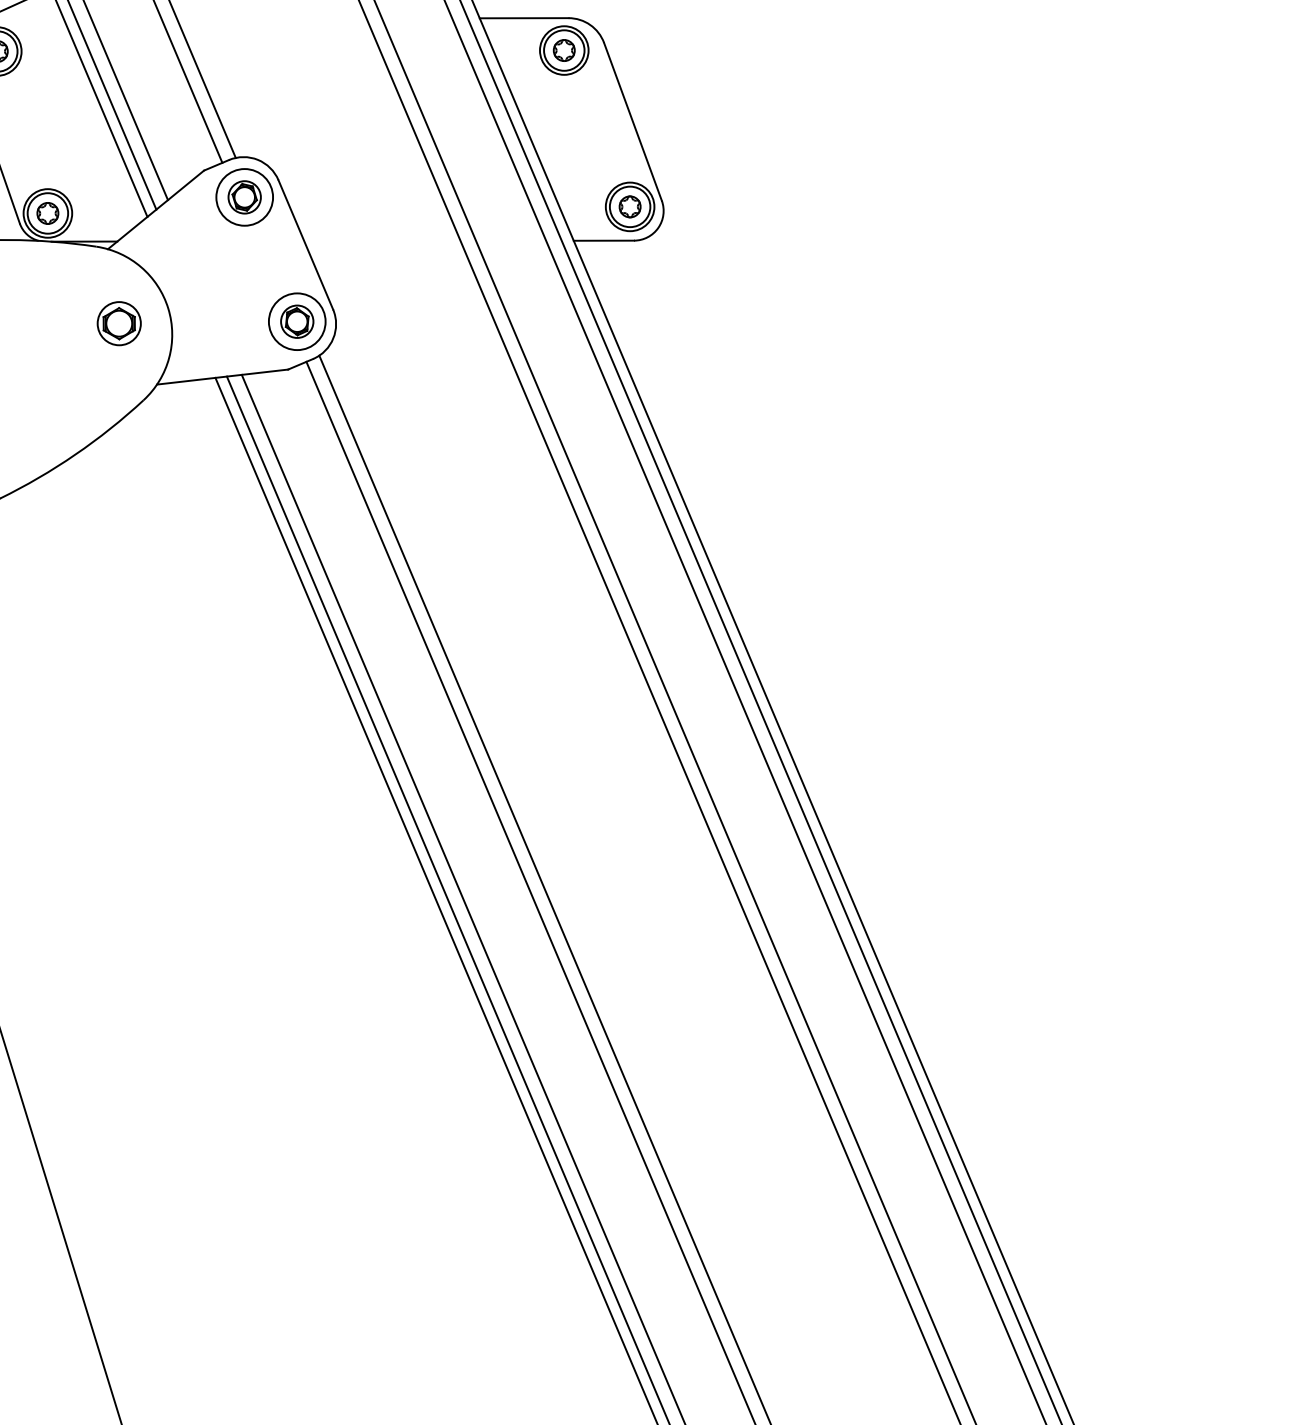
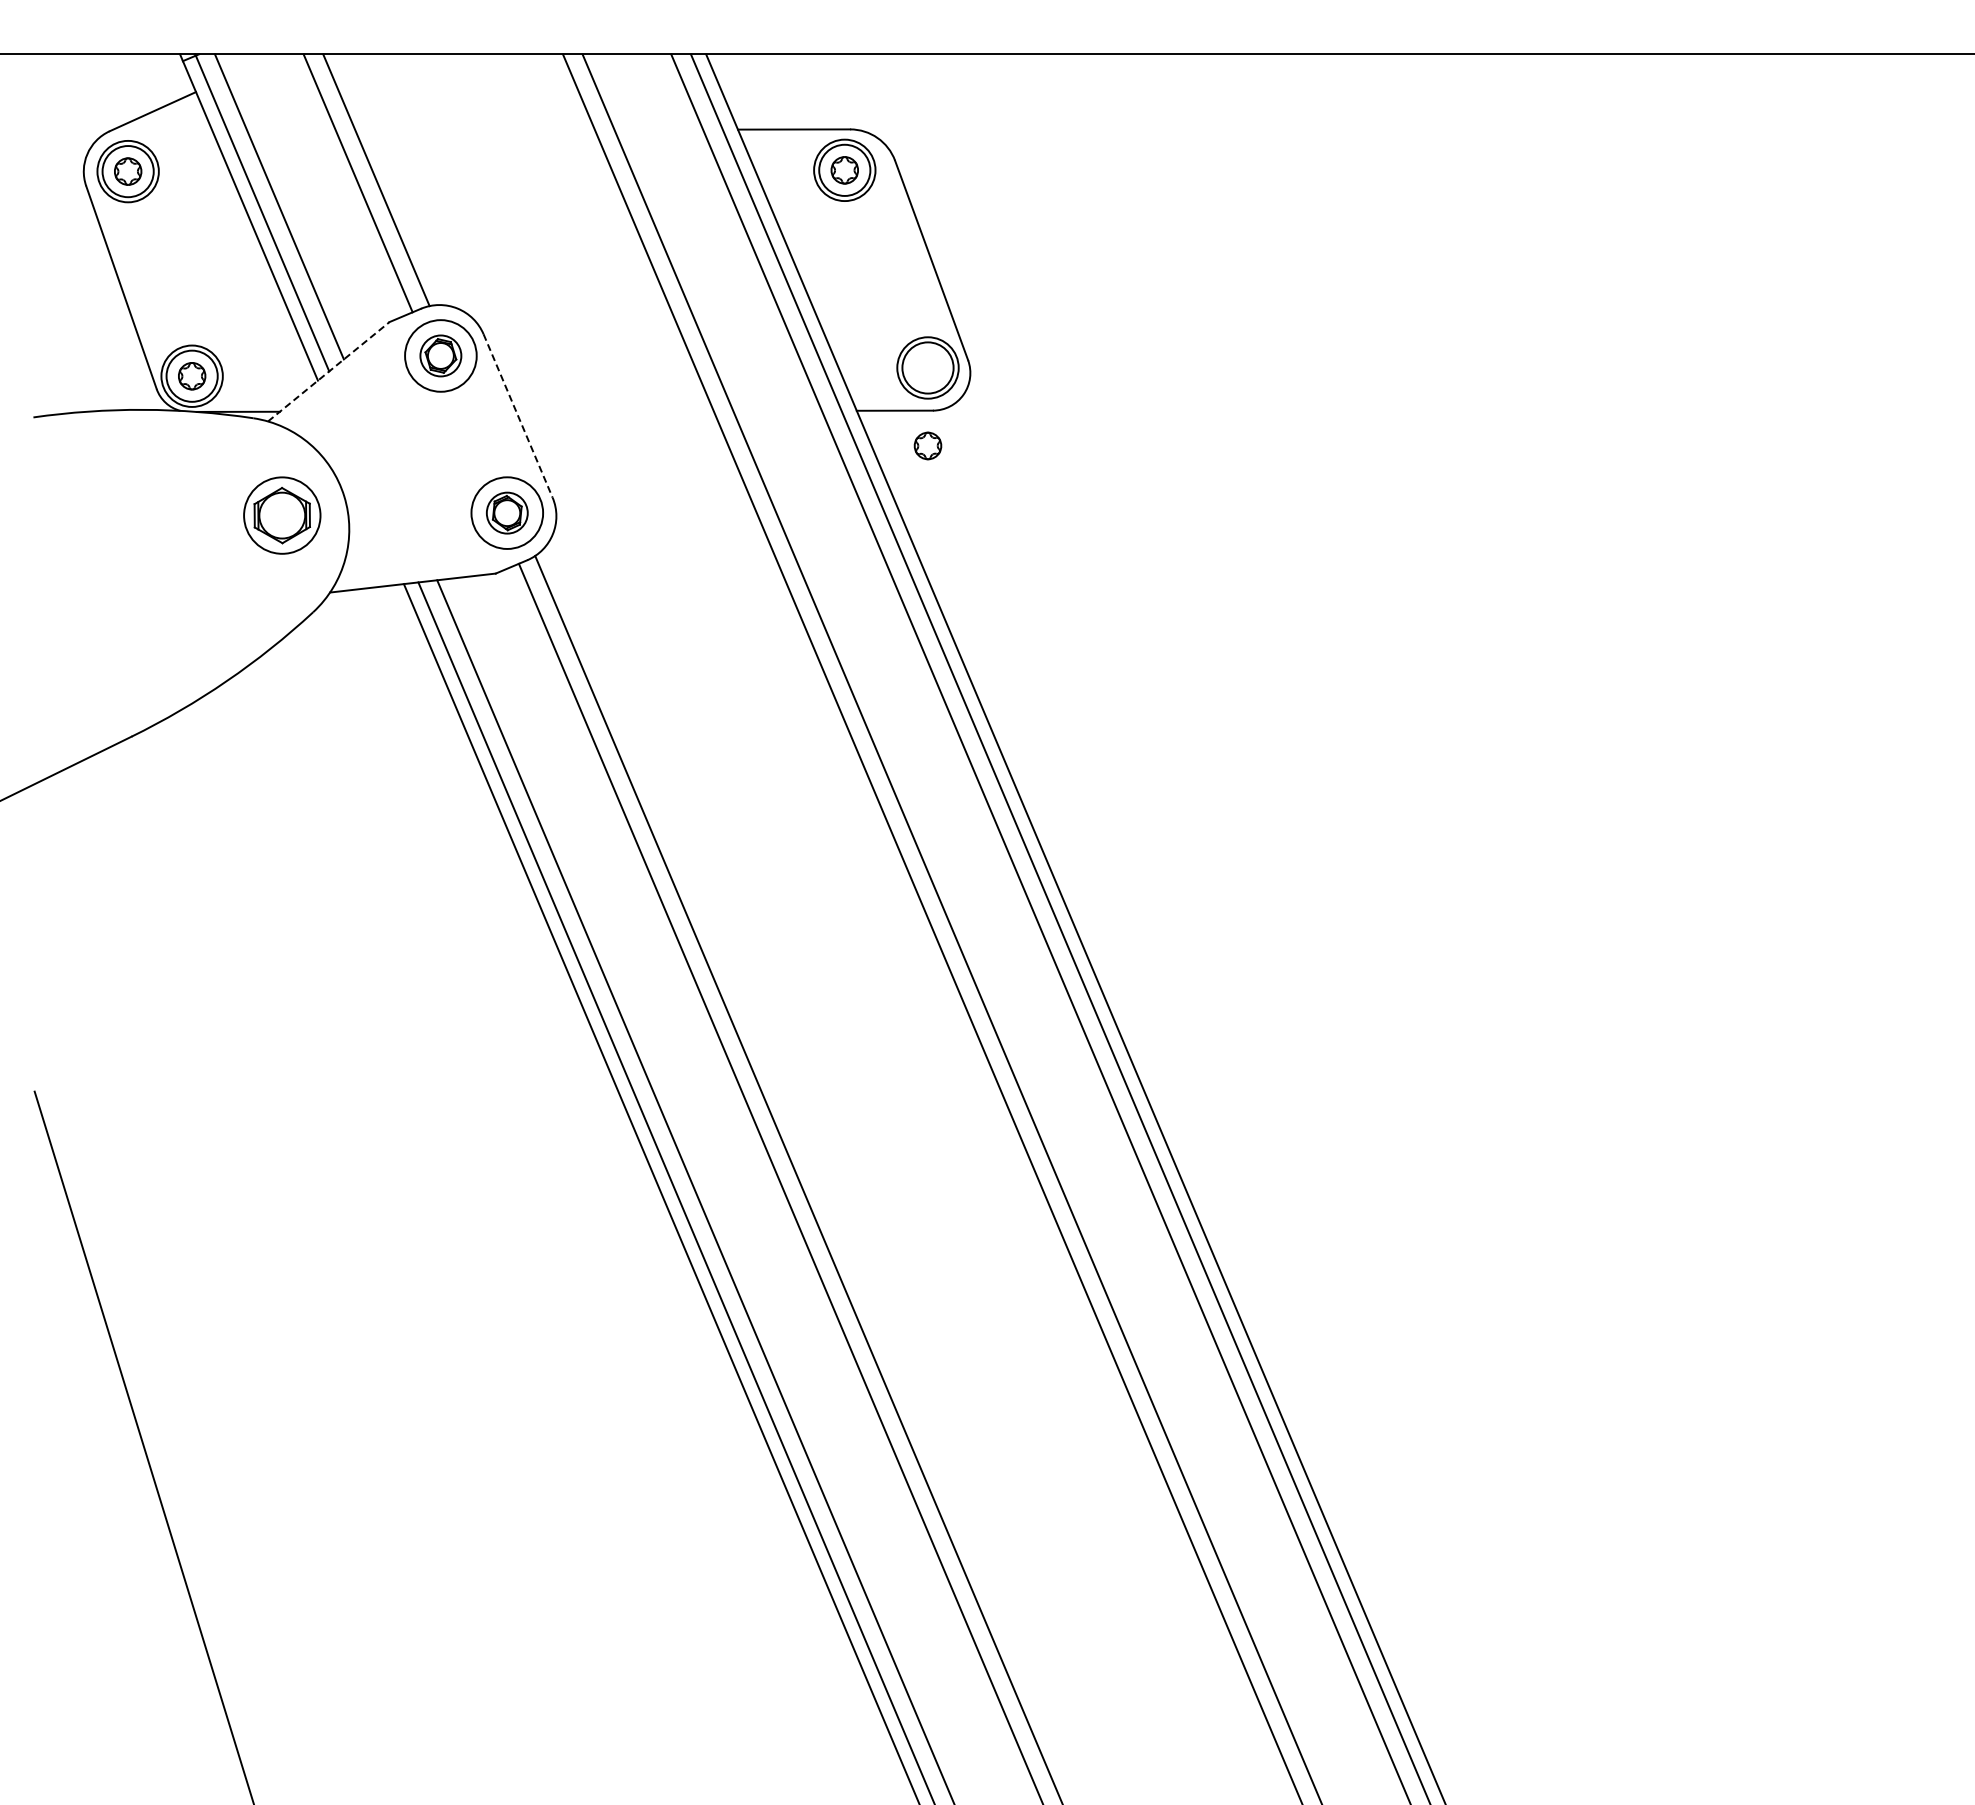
part: (629, 206) -> (927, 445), moved
line: (156, 209) -> (329, 371), solid -> dashed
line: (306, 244) -> (518, 415), solid -> dashed
part: (119, 323) -> (282, 515), size x1.4

